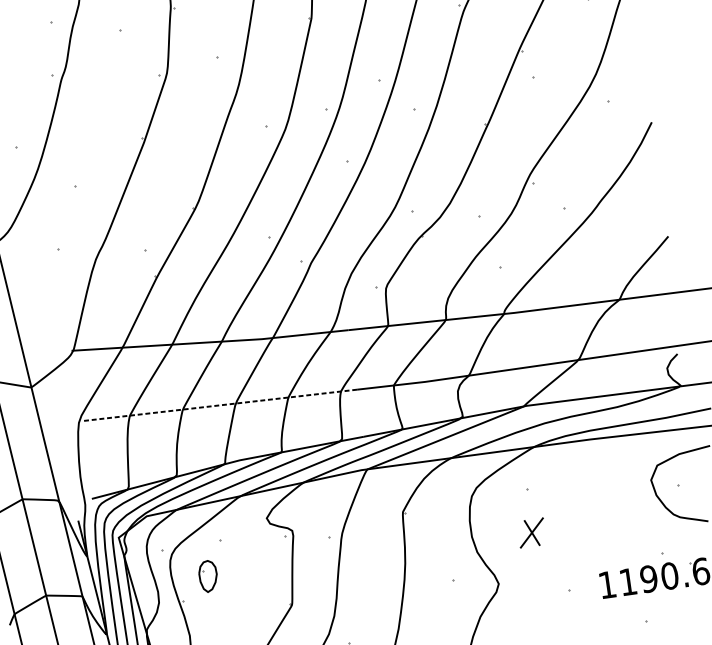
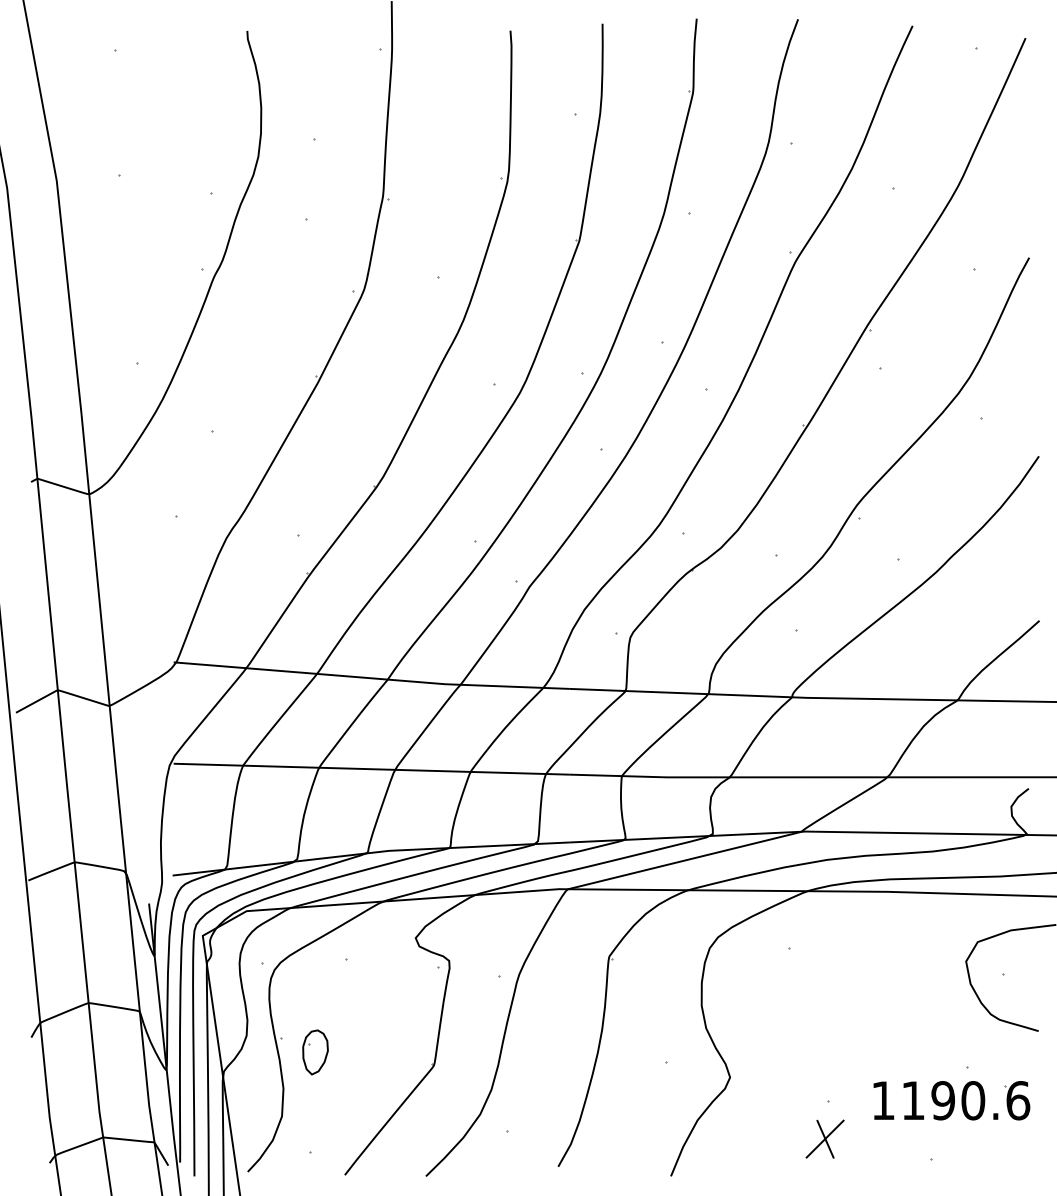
line: (219, 405) -> (371, 769), dashed -> solid
part: (531, 532) -> (824, 1138), moved
part: (208, 576) -> (315, 1052), moved

